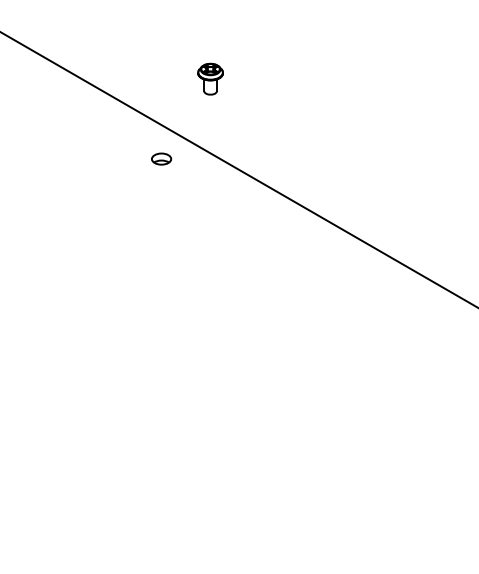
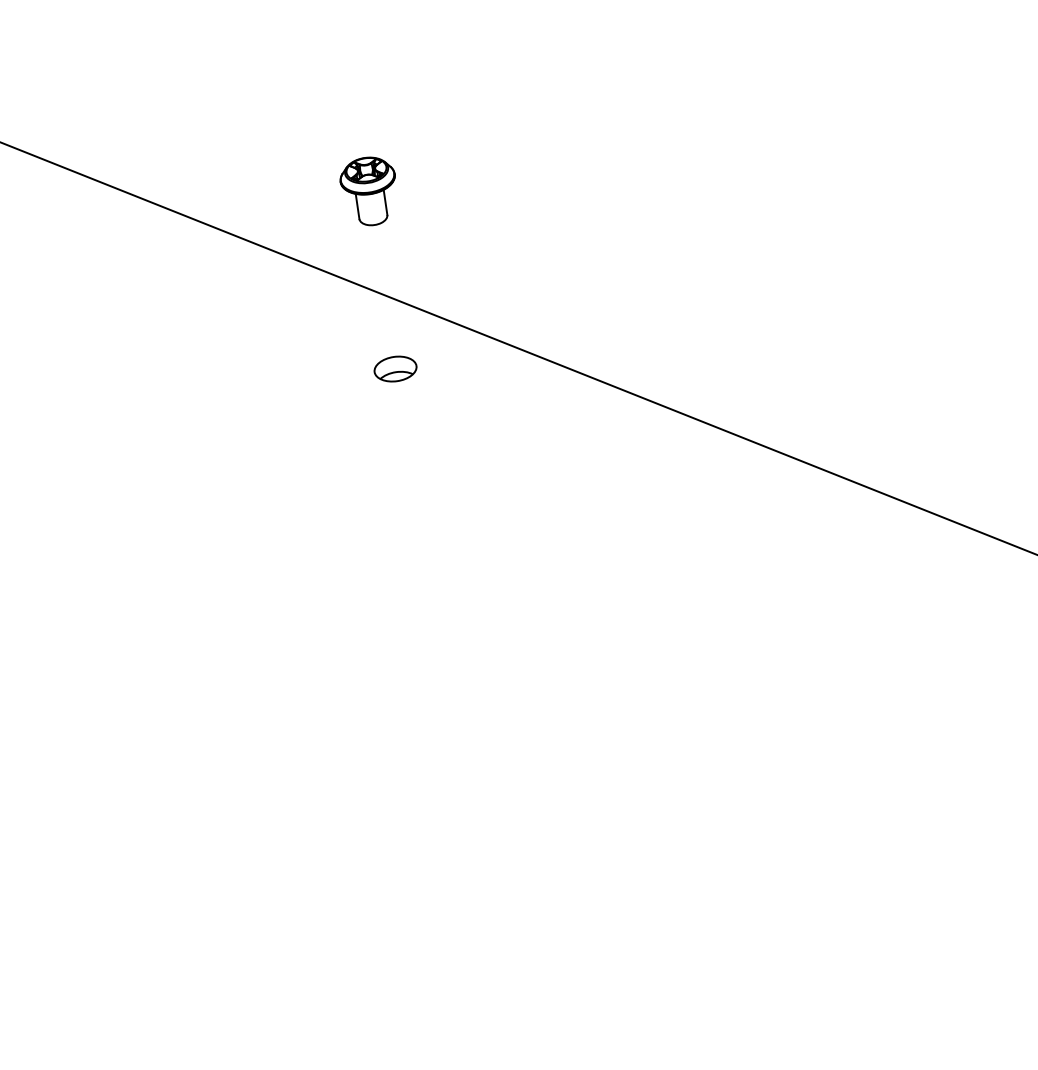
part: (210, 78) -> (369, 189), moved

